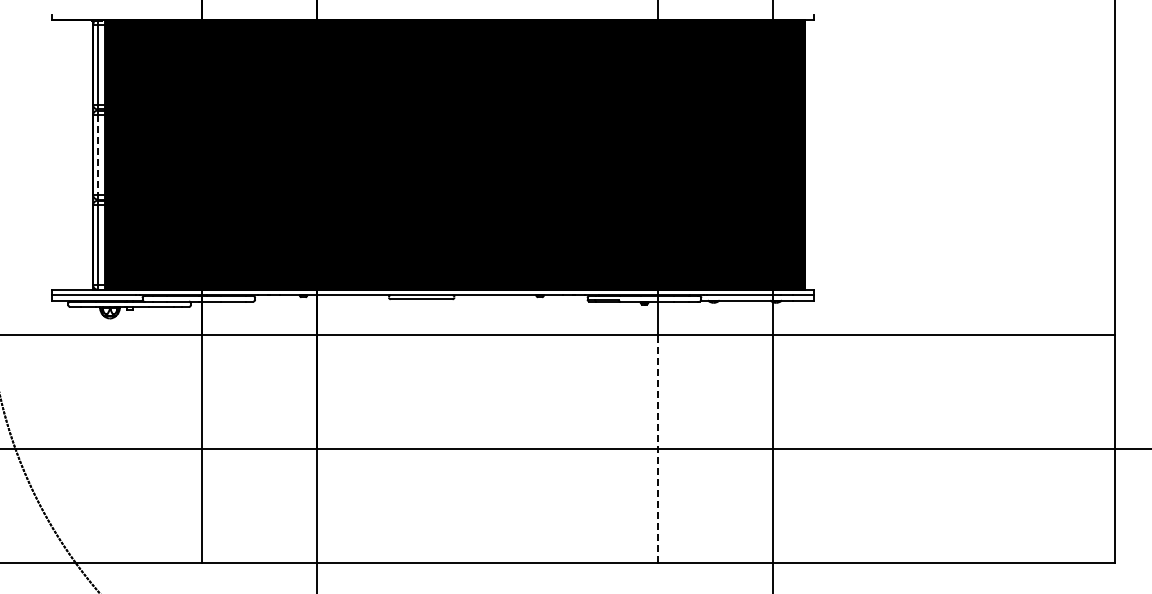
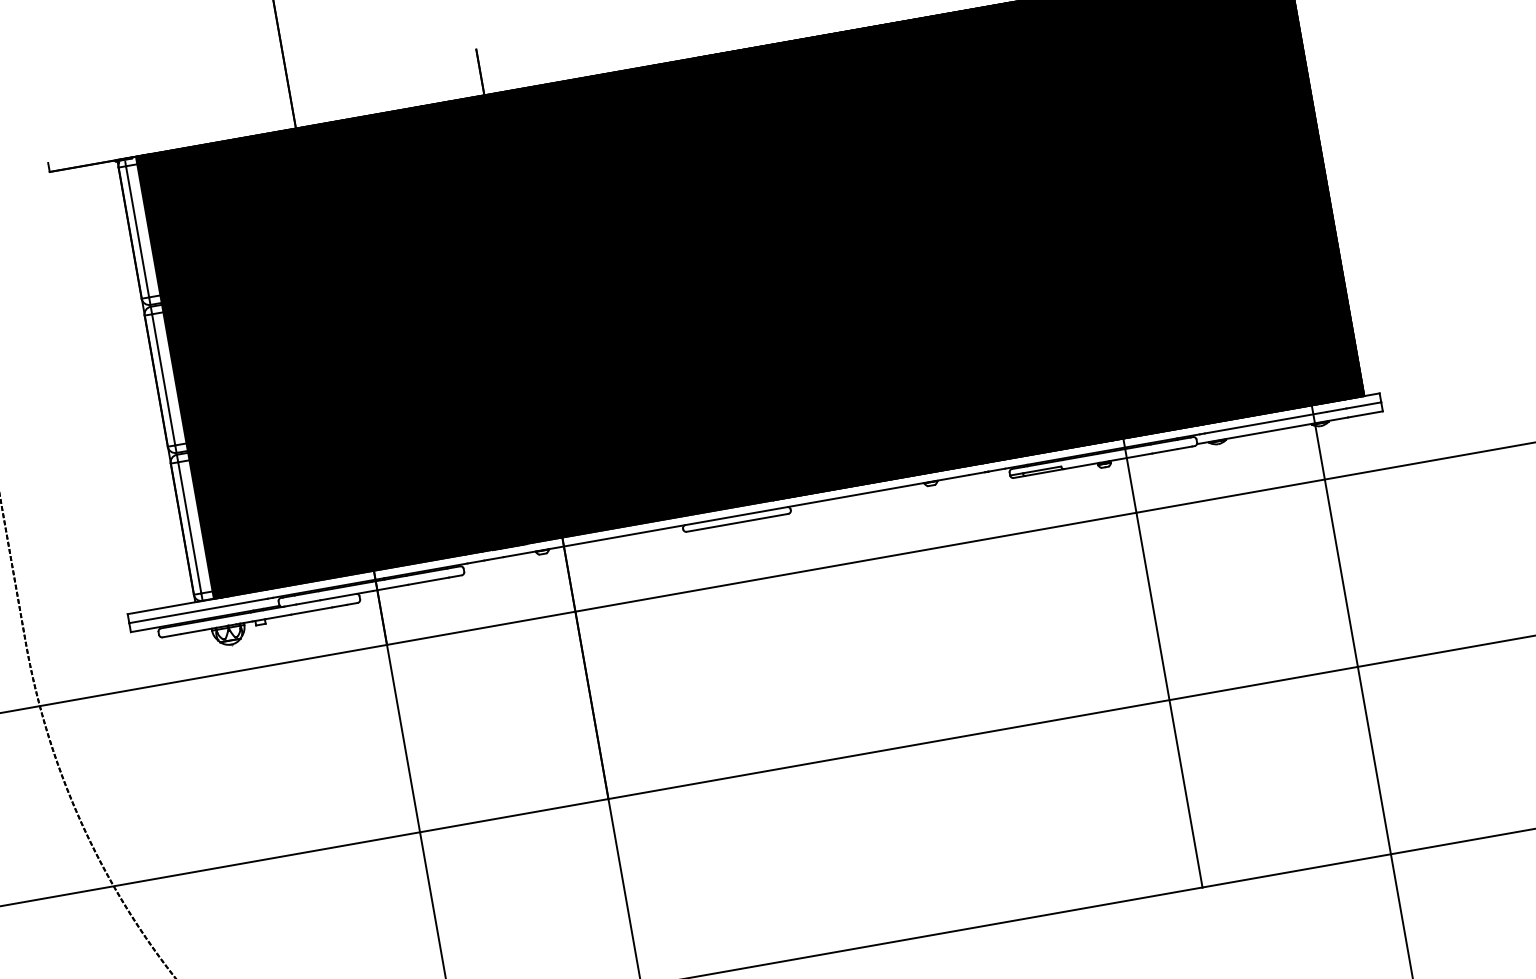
line: (97, 155) -> (163, 380), dashed -> solid
line: (658, 448) -> (1169, 699), dashed -> solid

